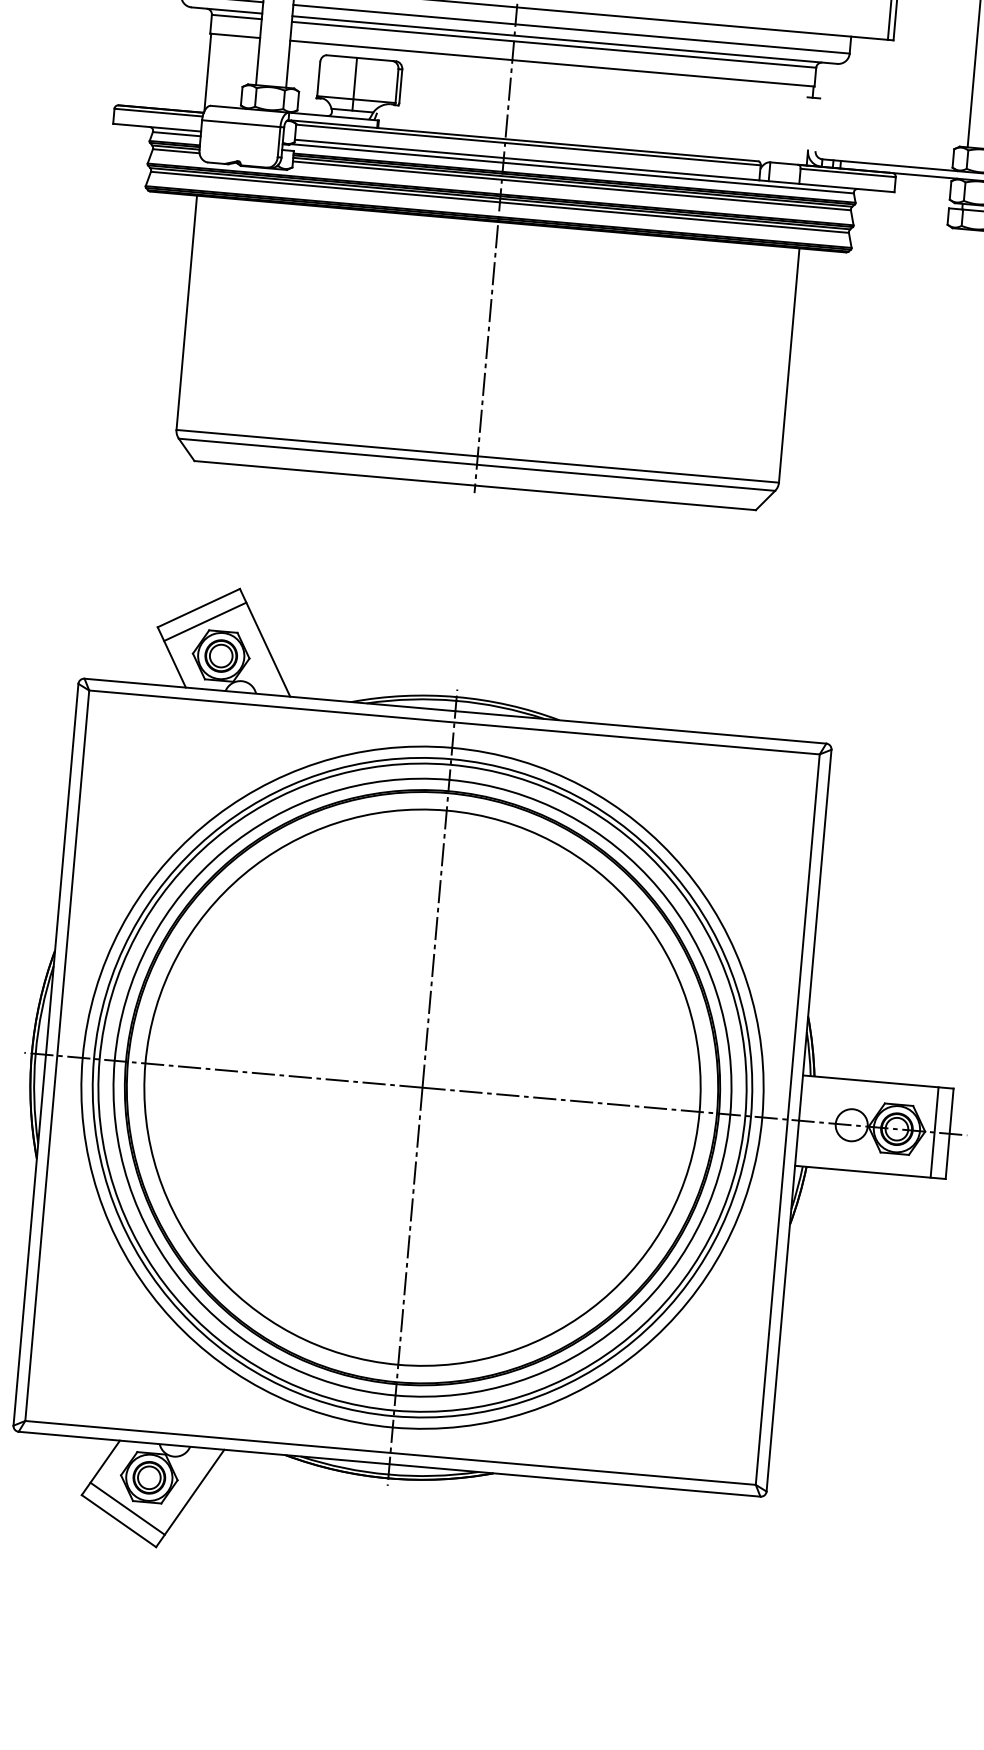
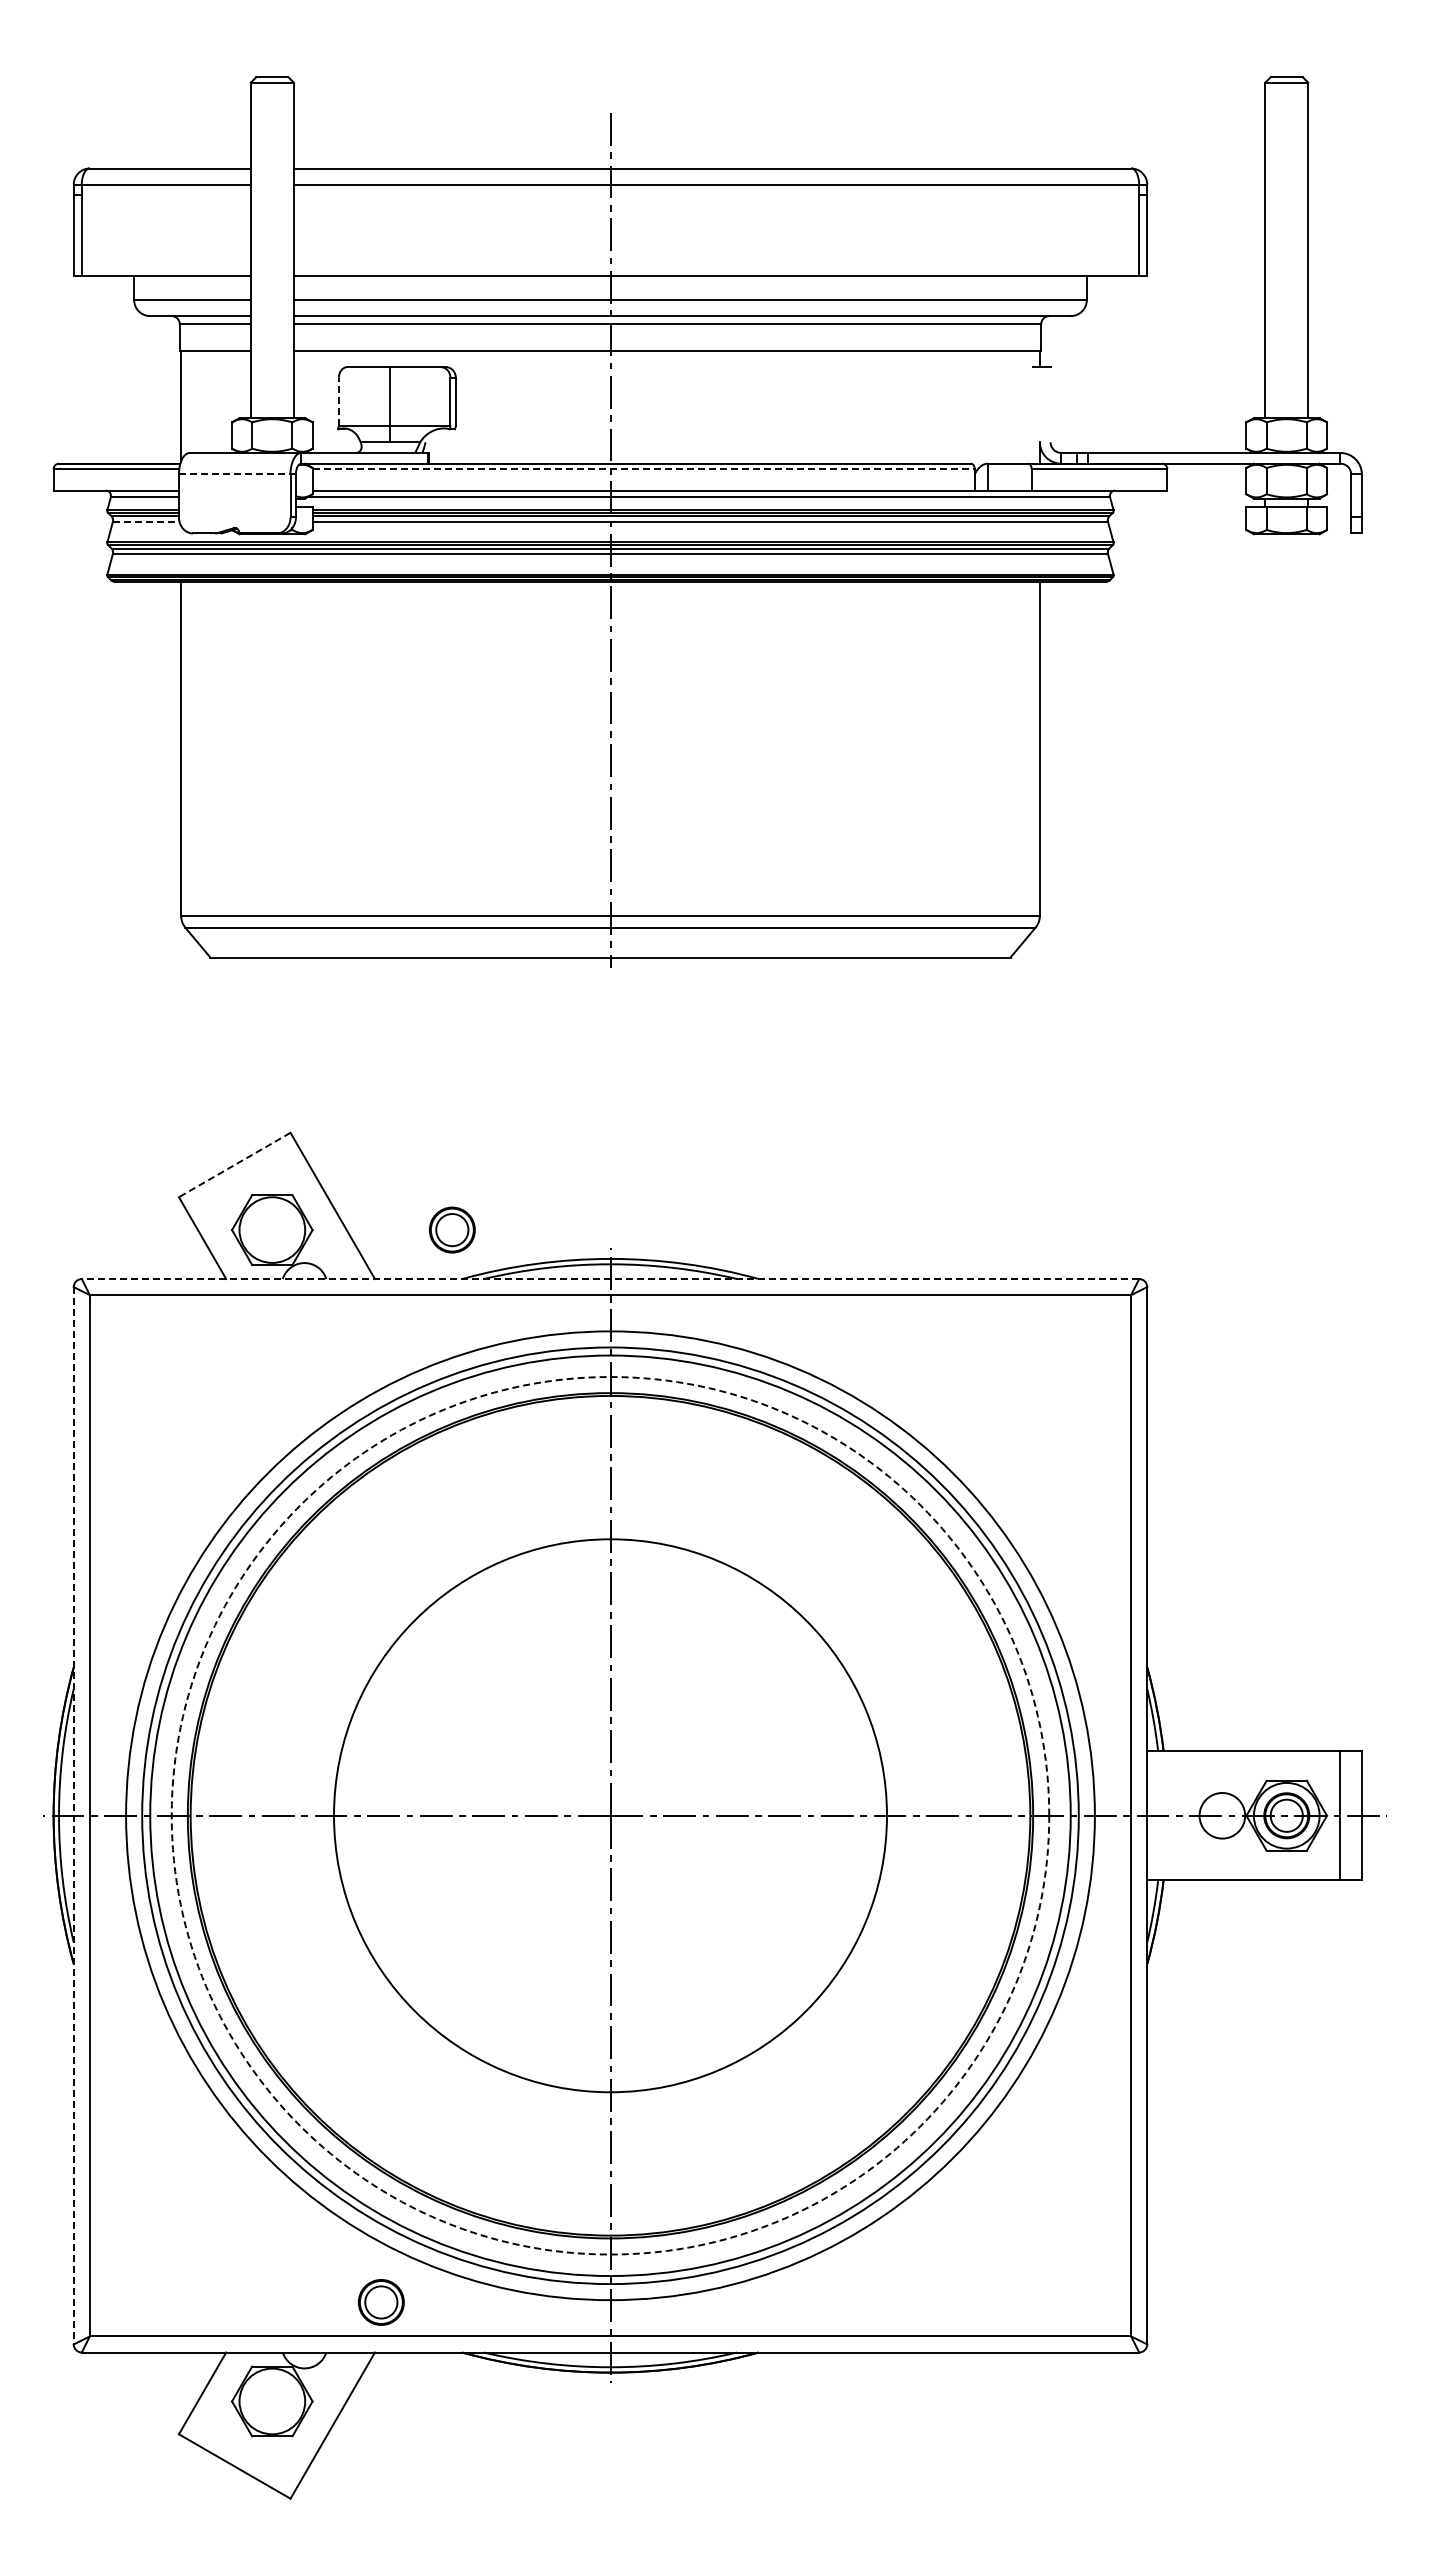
line: (318, 78) -> (338, 401), solid -> dashed
line: (243, 123) -> (237, 474), solid -> dashed
line: (529, 145) -> (644, 469), solid -> dashed
line: (176, 151) -> (146, 521), solid -> dashed
line: (198, 608) -> (234, 1165), solid -> dashed
line: (205, 621) -> (245, 1183), removed
part: (220, 655) -> (451, 1229), moved
line: (455, 711) -> (610, 1279), solid -> dashed
line: (45, 1054) -> (73, 1815), solid -> dashed
circle: (422, 1087) -> (610, 1815), size x0.7
circle: (422, 1087) -> (610, 1815), solid -> dashed
part: (148, 1477) -> (380, 2302), moved
line: (127, 1508) -> (245, 2447), removed

